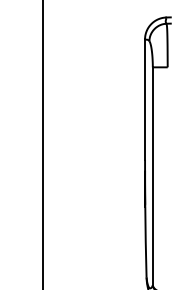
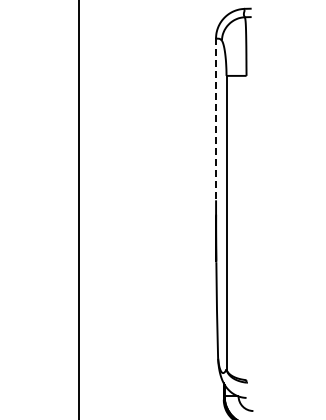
line: (145, 99) -> (216, 119), solid -> dashed

